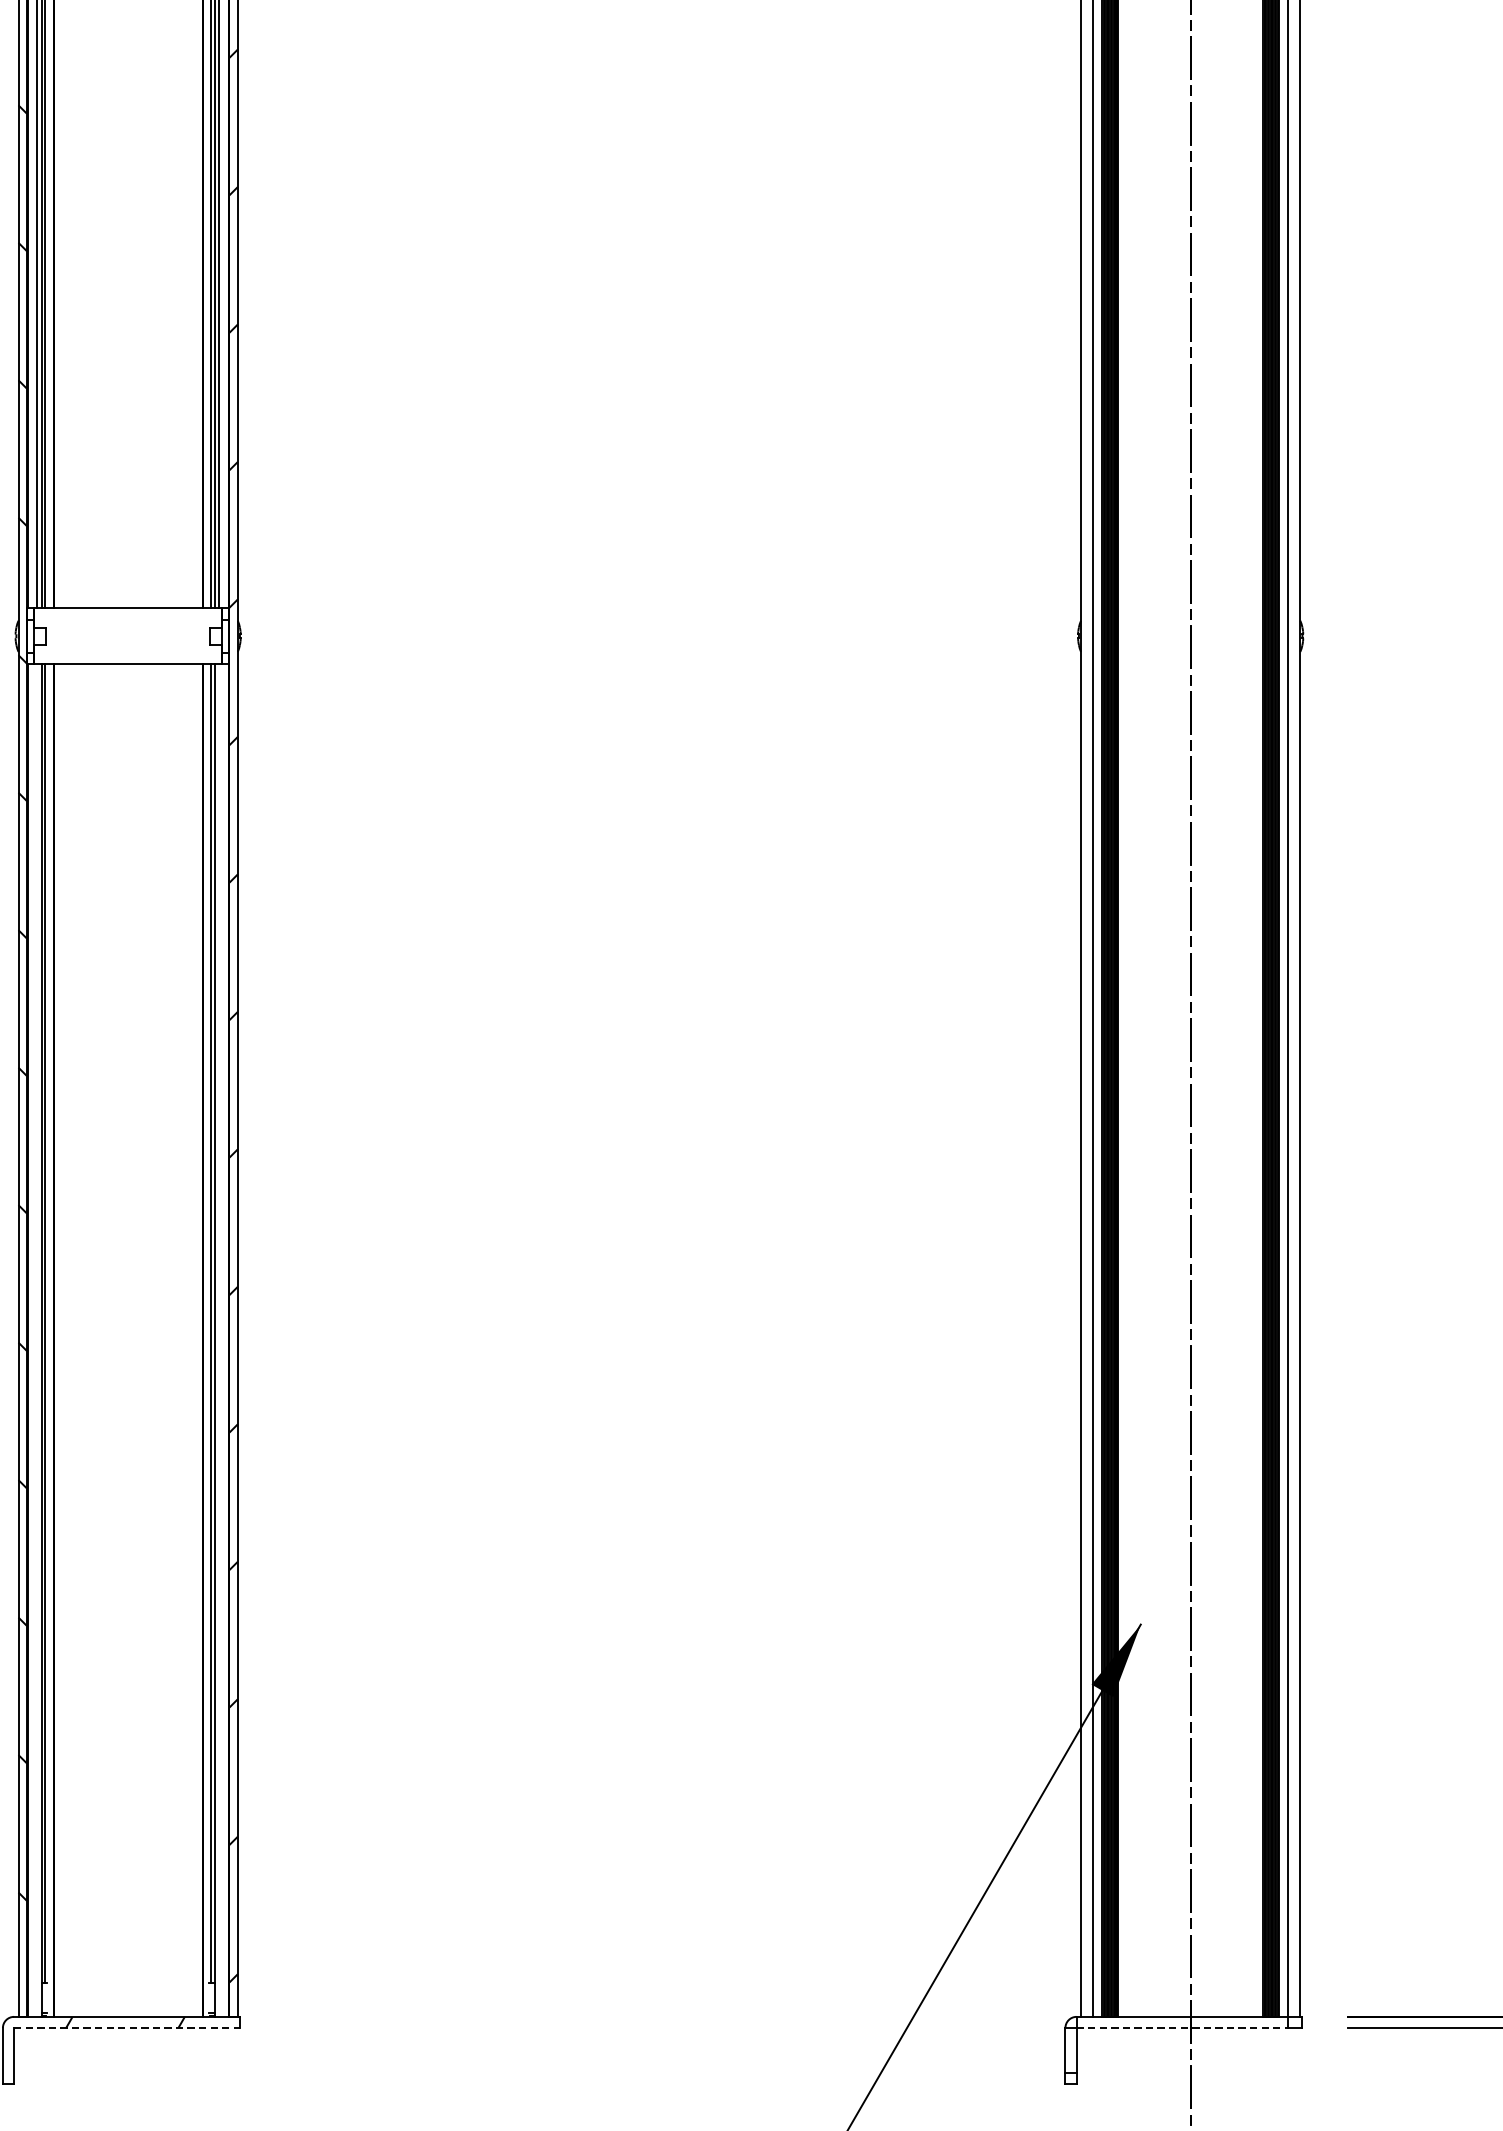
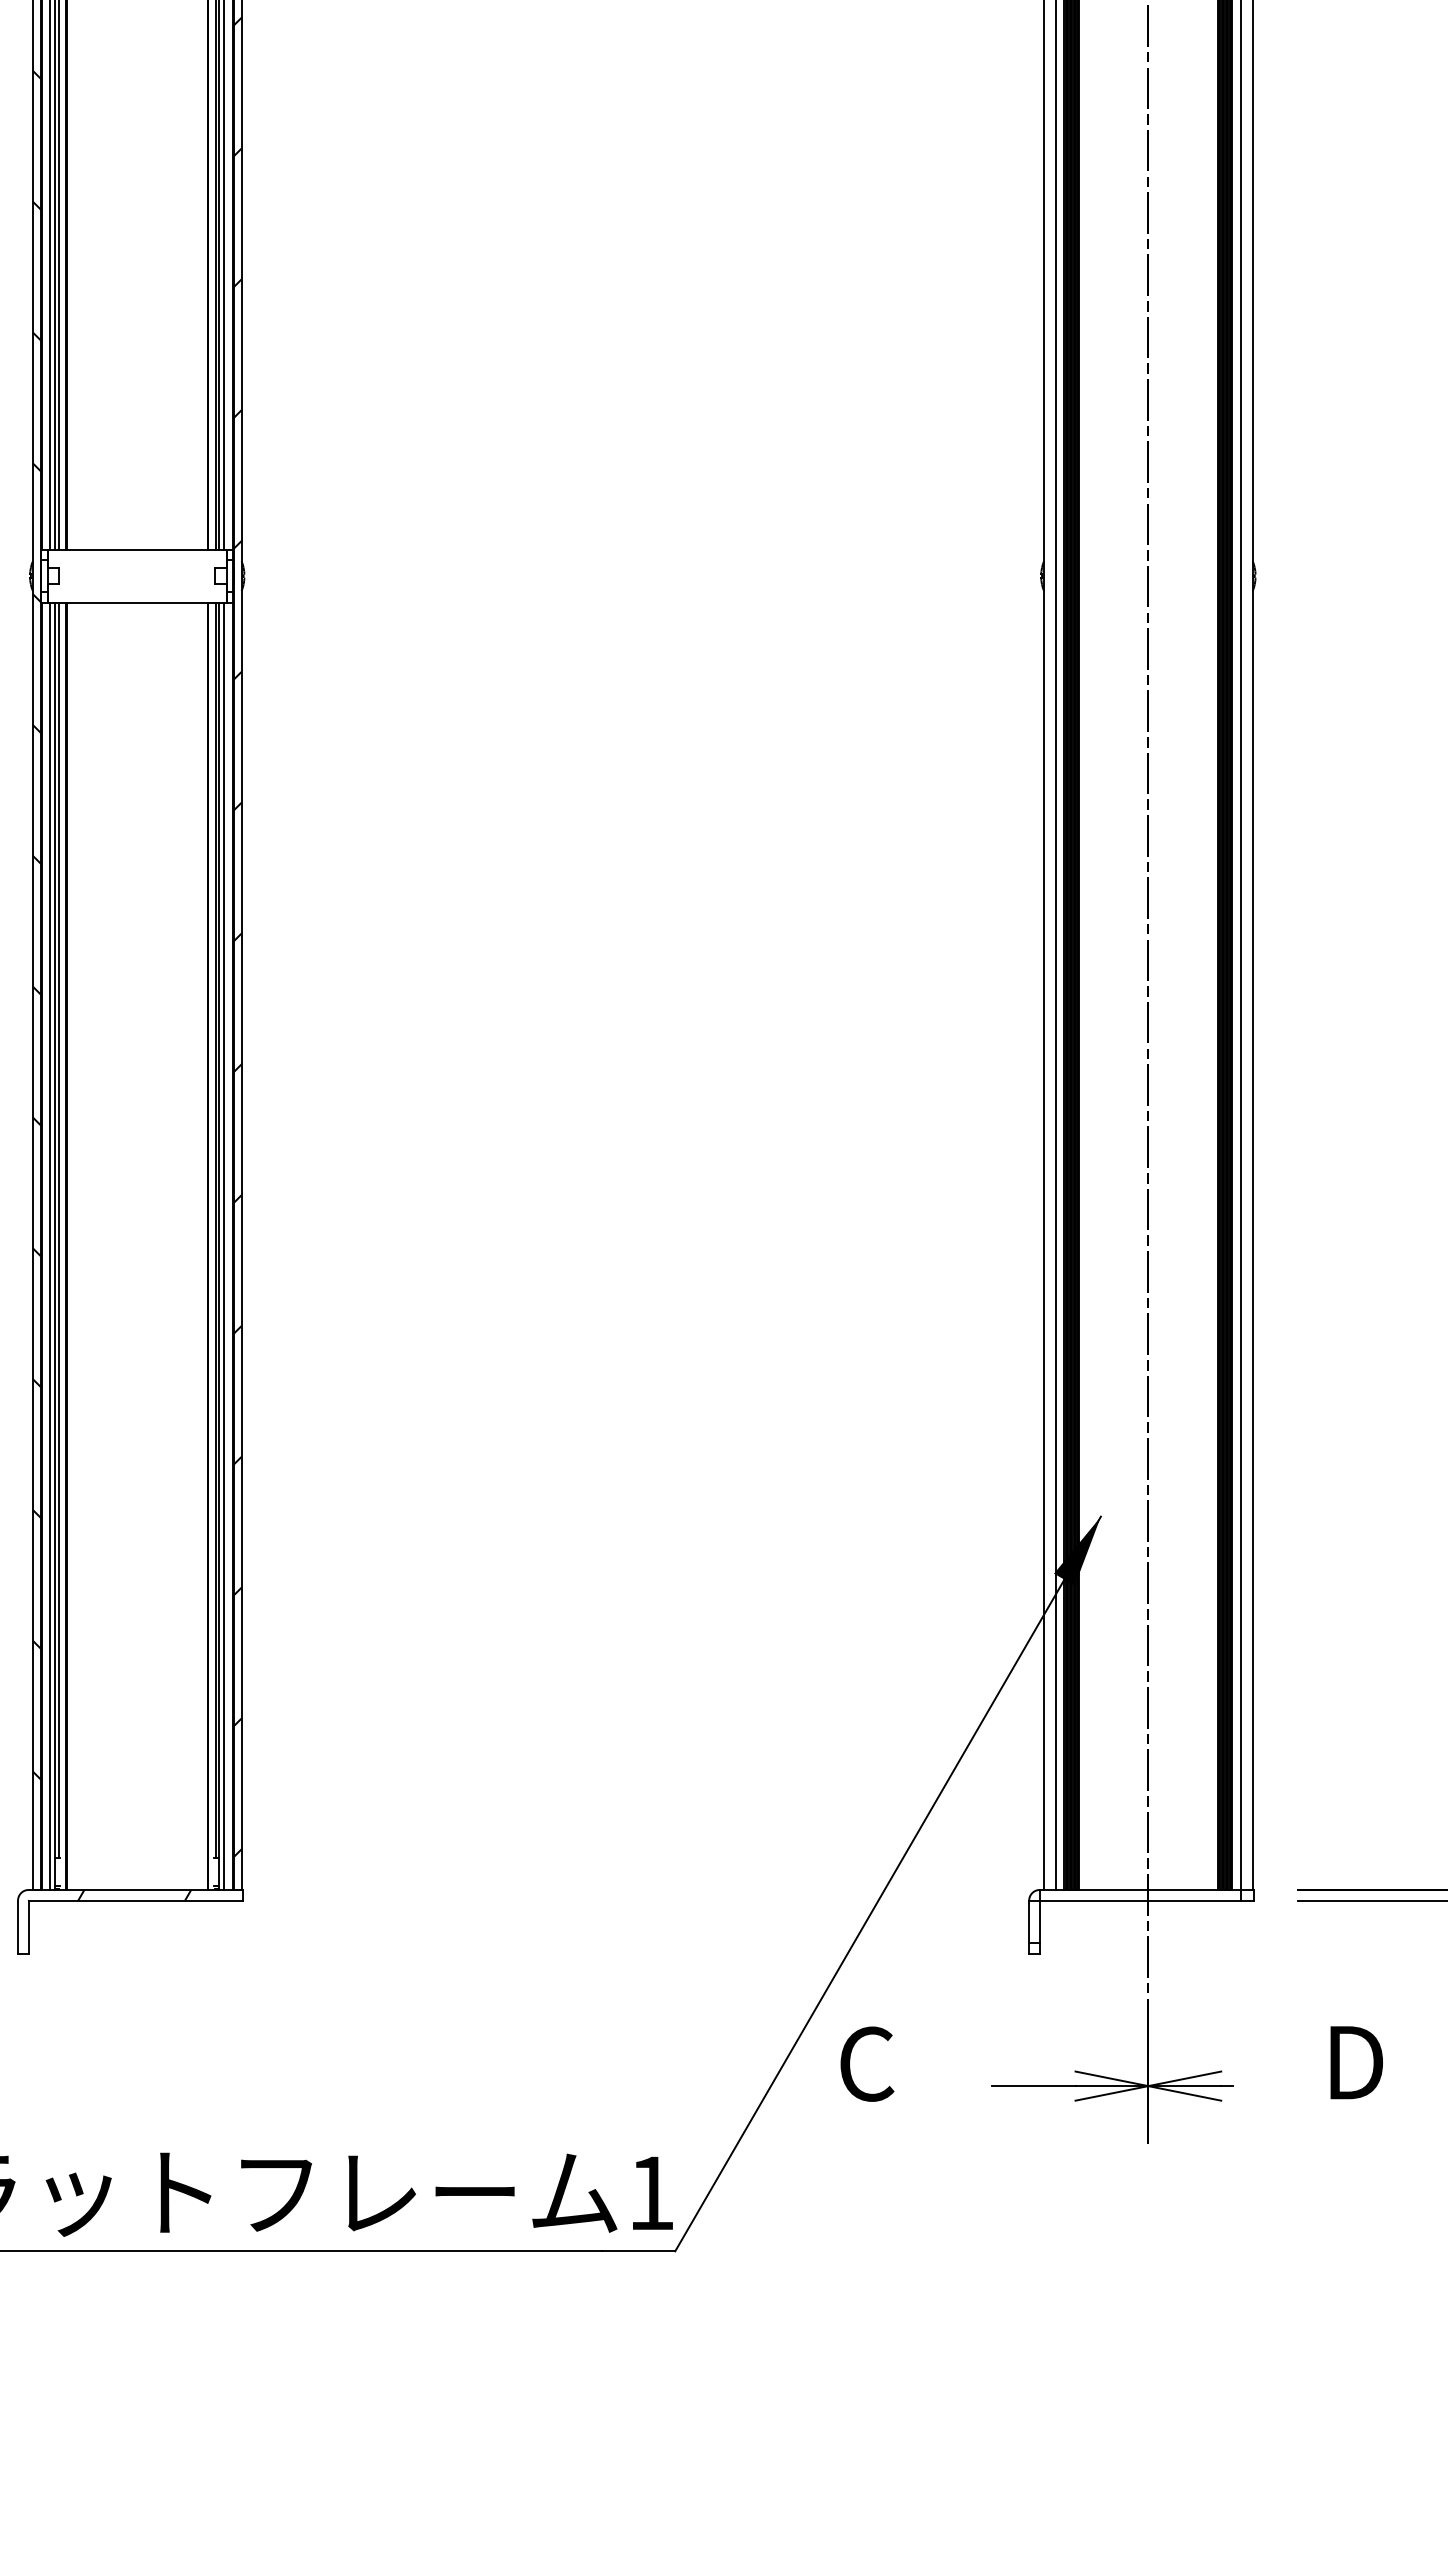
line: (37, 1339) -> (50, 1245), added
line: (219, 1339) -> (224, 1245), added
line: (127, 2027) -> (136, 1900), dashed -> solid
line: (1182, 2027) -> (1140, 1900), dashed -> solid

